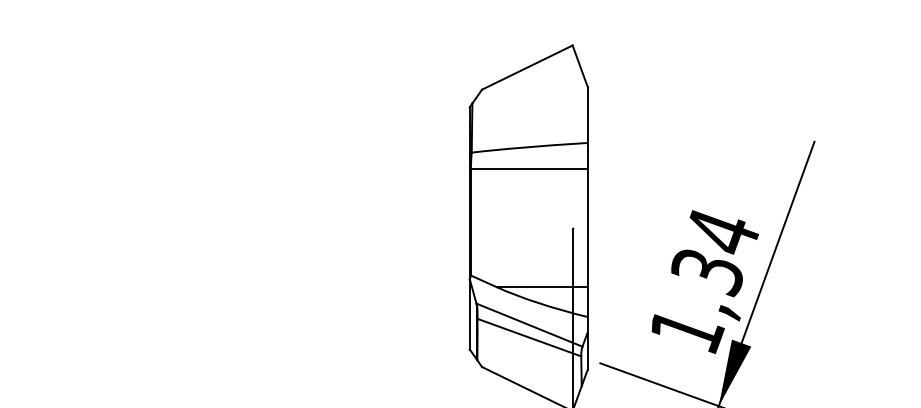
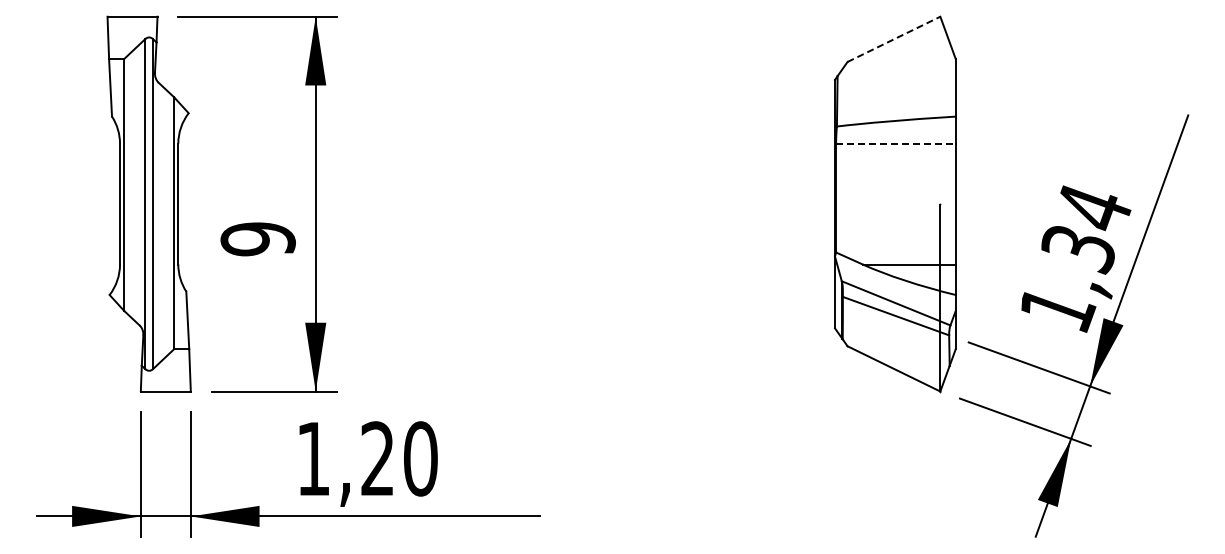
line: (526, 67) -> (893, 39), solid -> dashed
line: (528, 169) -> (895, 143), solid -> dashed

